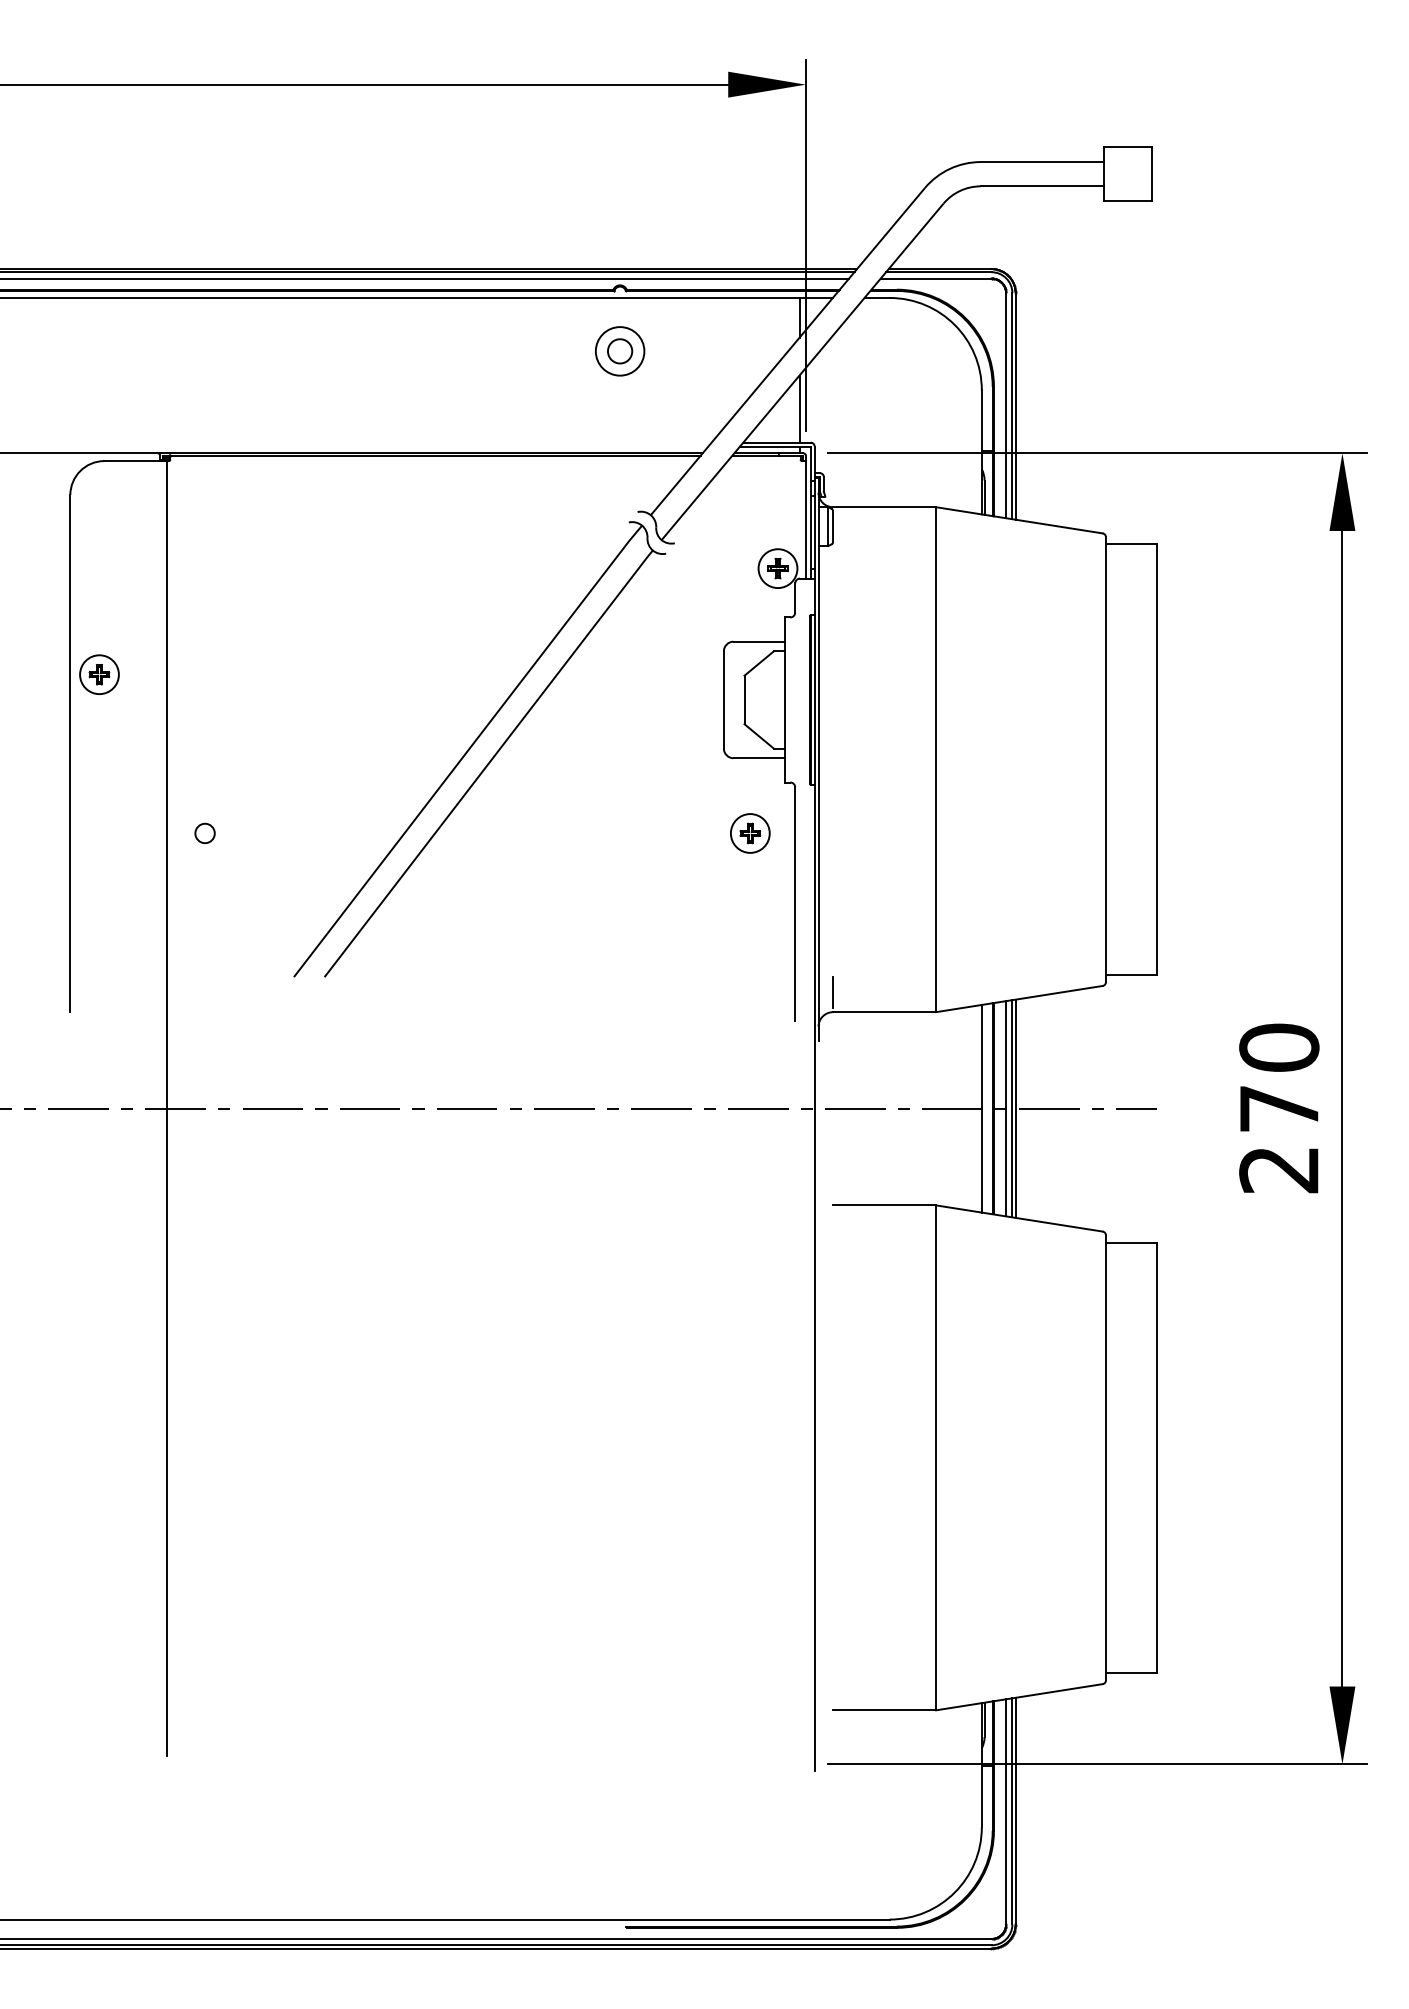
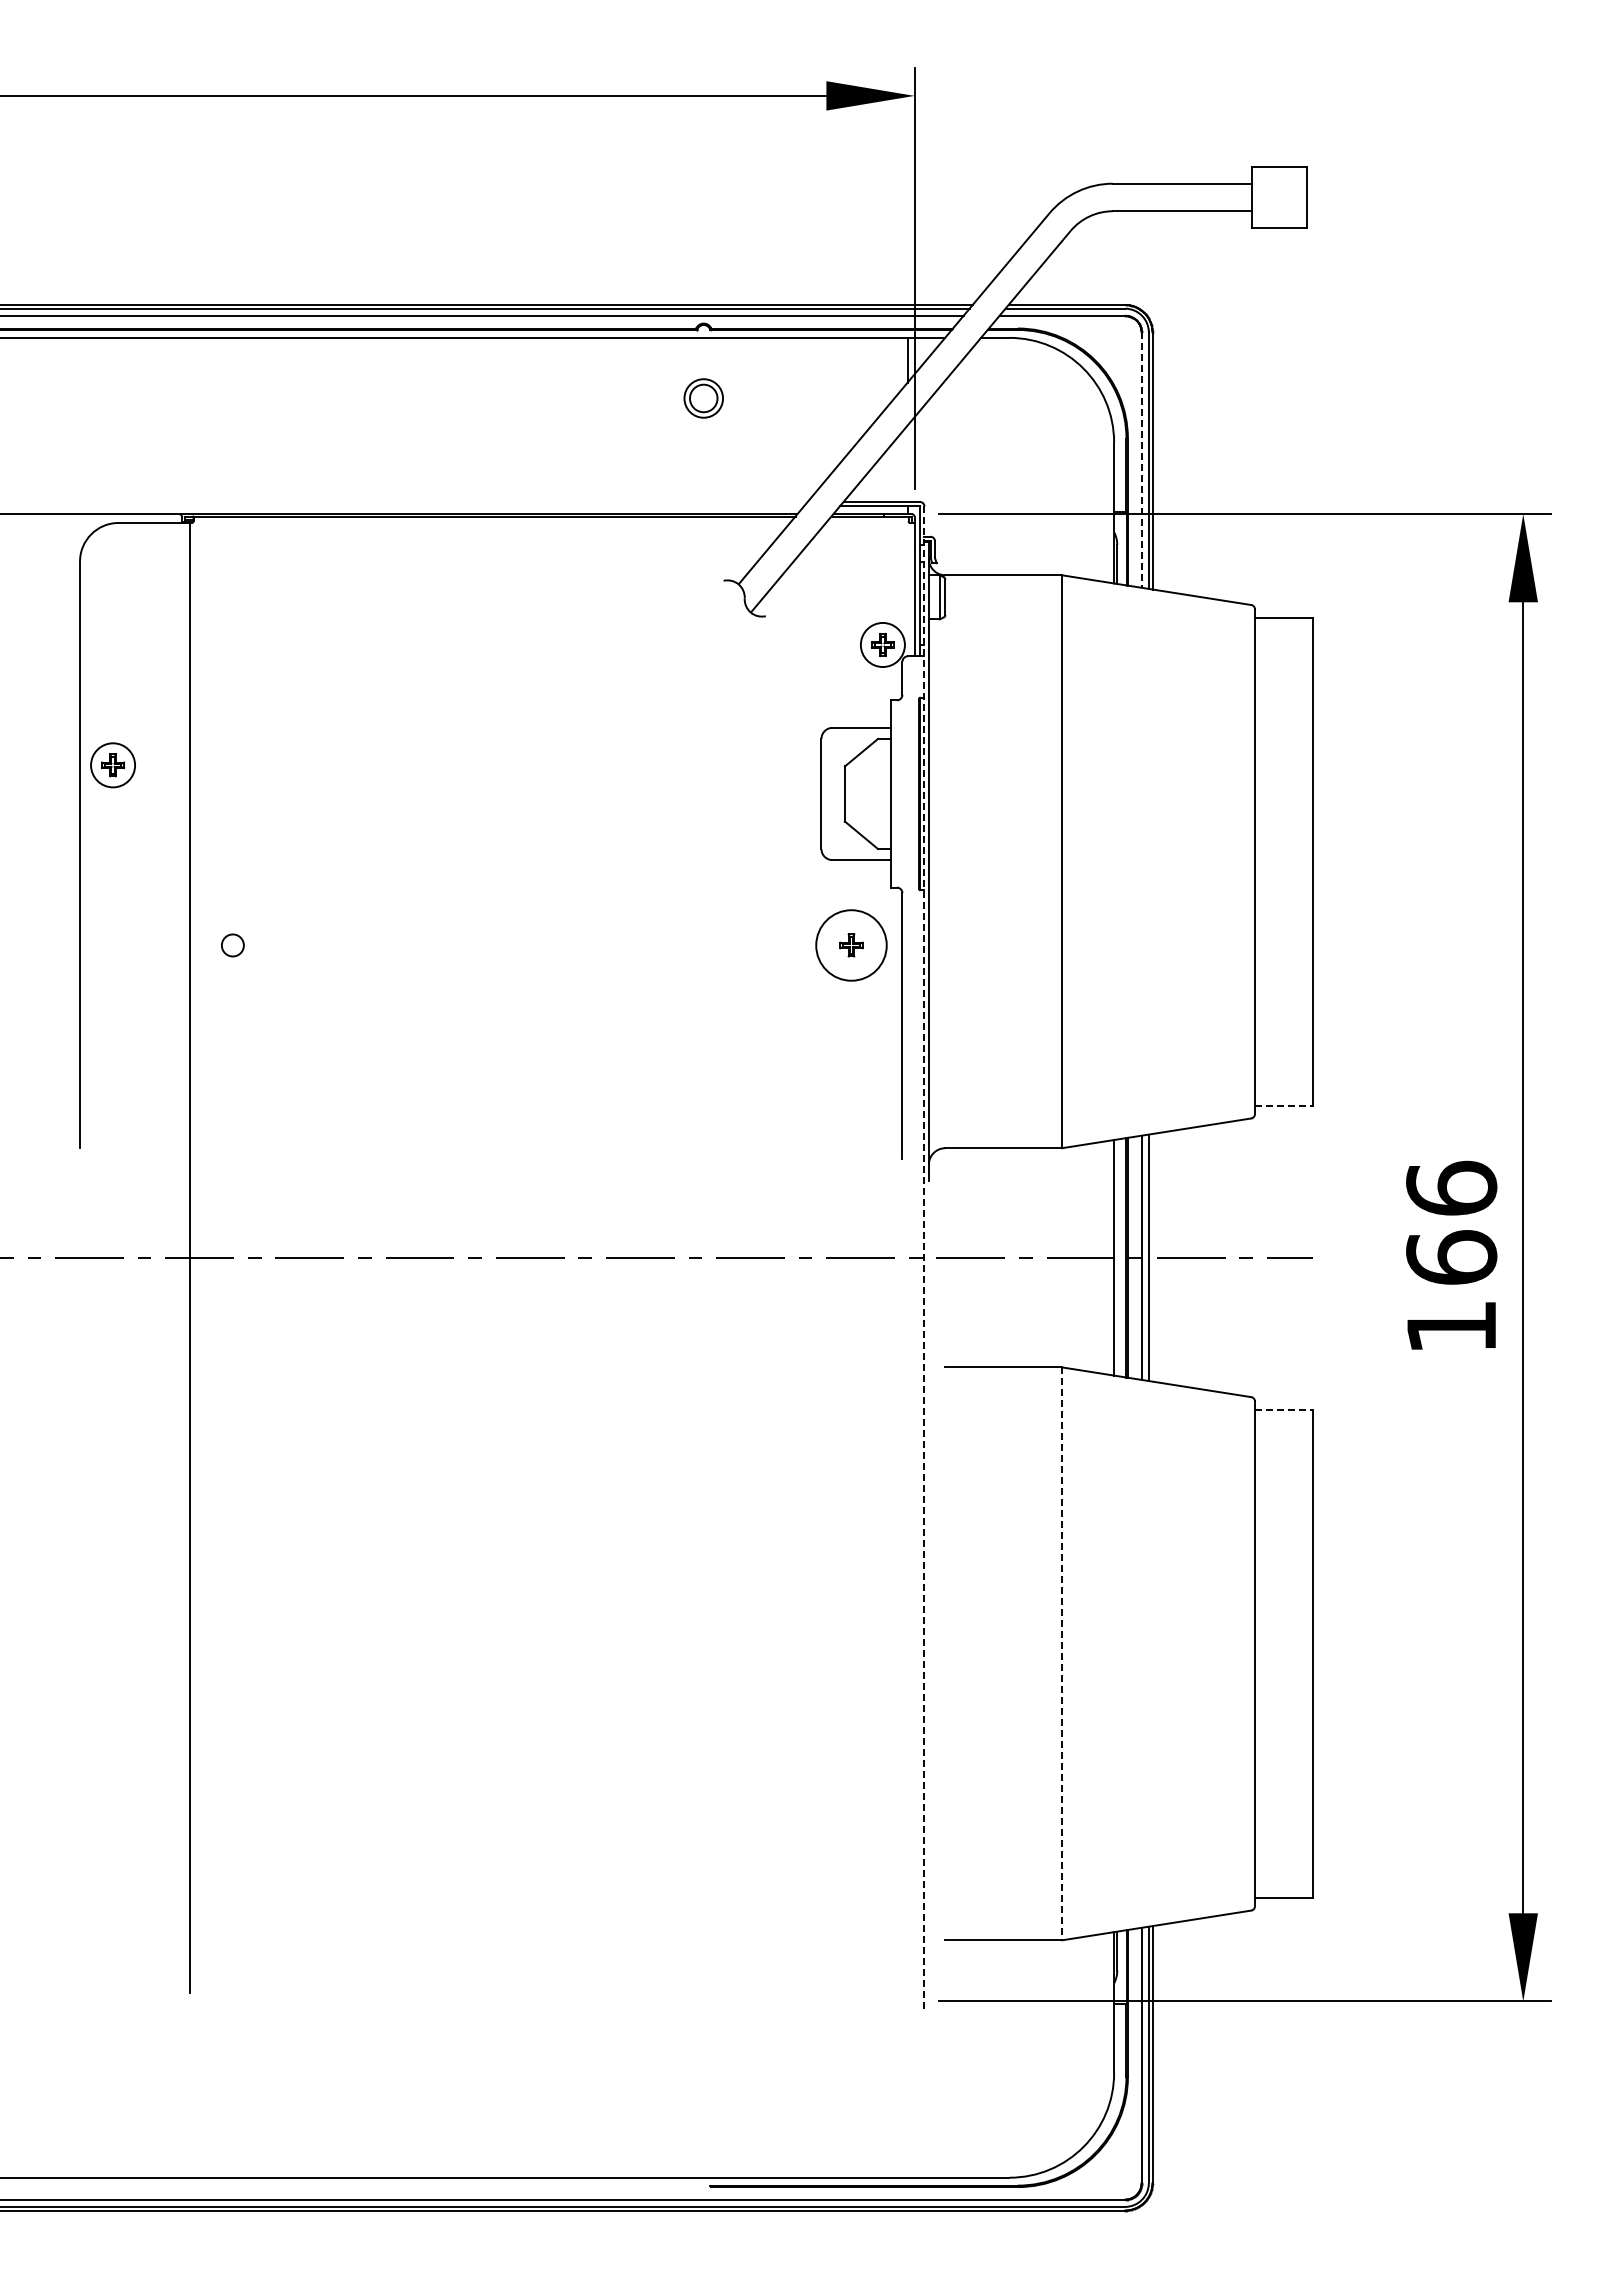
circle: (619, 351) -> (703, 398), size x0.7
line: (1005, 406) -> (1141, 460), solid -> dashed
line: (799, 409) -> (907, 464), removed
part: (473, 745) -> (537, 845), removed
circle: (750, 833) -> (851, 945), size x1.6
line: (1131, 974) -> (1283, 1105), solid -> dashed
line: (833, 992) -> (945, 1125), removed
text: (1279, 1107) -> (1451, 1256), 270 -> 166
line: (814, 1108) -> (924, 1257), solid -> dashed
line: (1015, 1108) -> (1152, 1257), removed
line: (1131, 1242) -> (1283, 1409), solid -> dashed
line: (936, 1458) -> (1062, 1654), solid -> dashed

